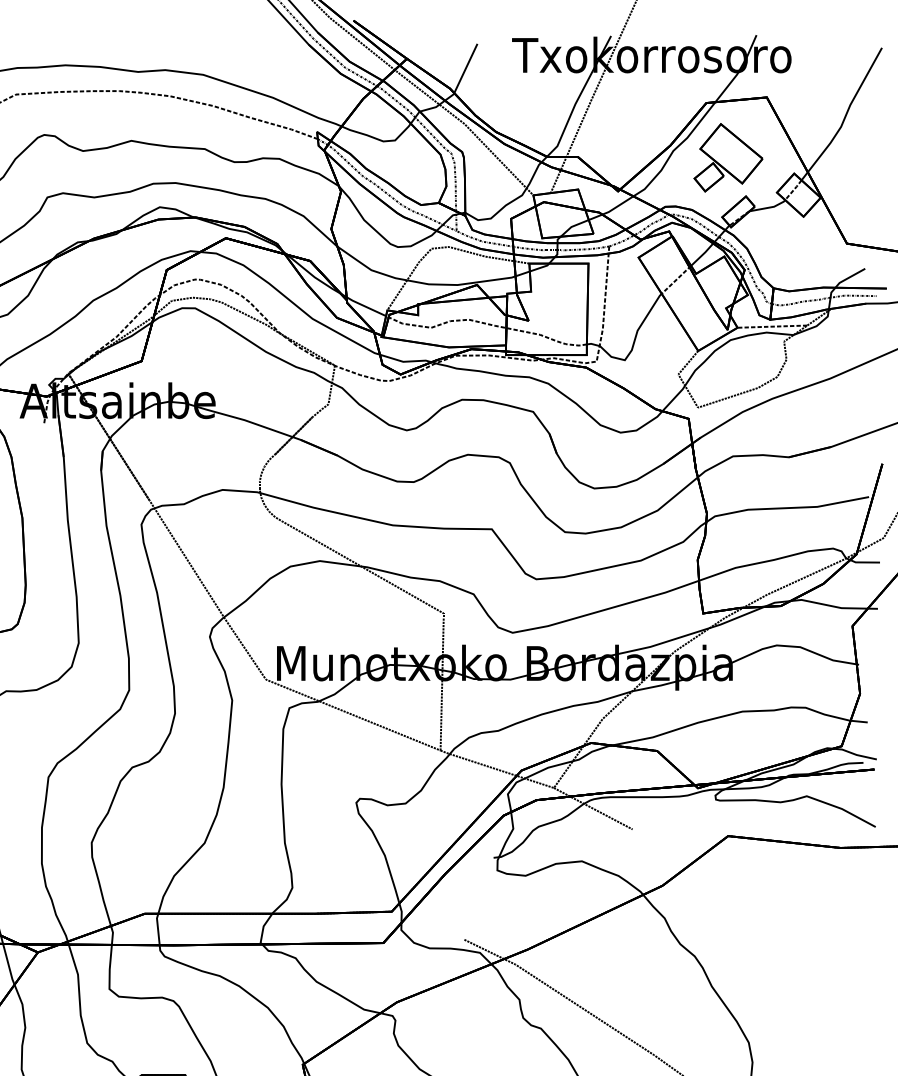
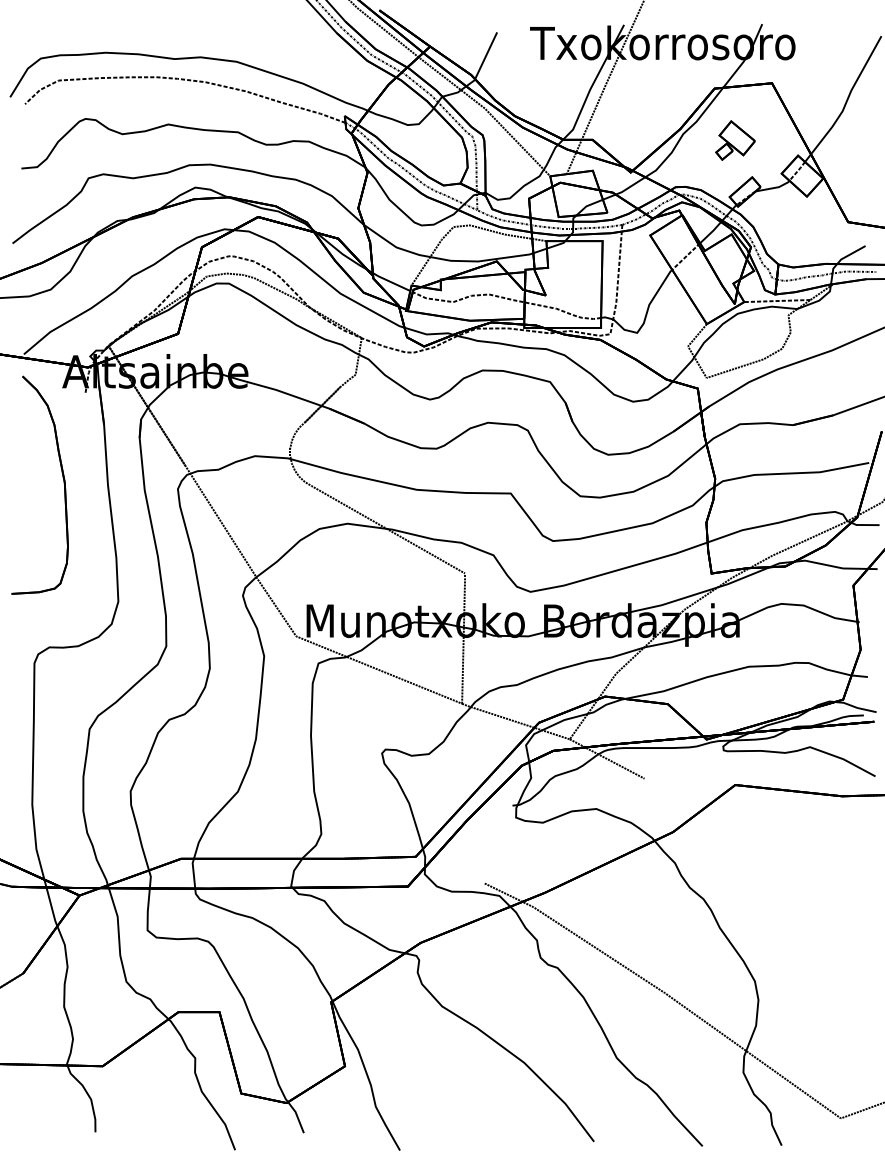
part: (728, 157) -> (735, 140), size x0.6

